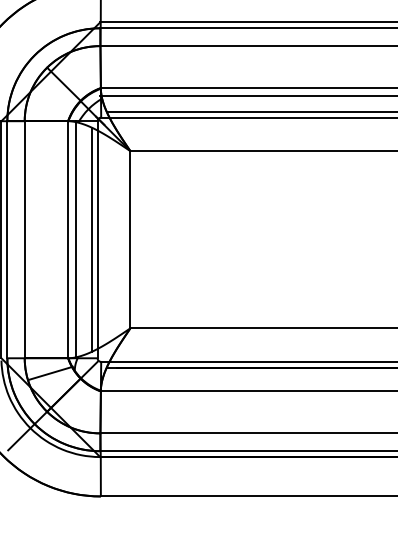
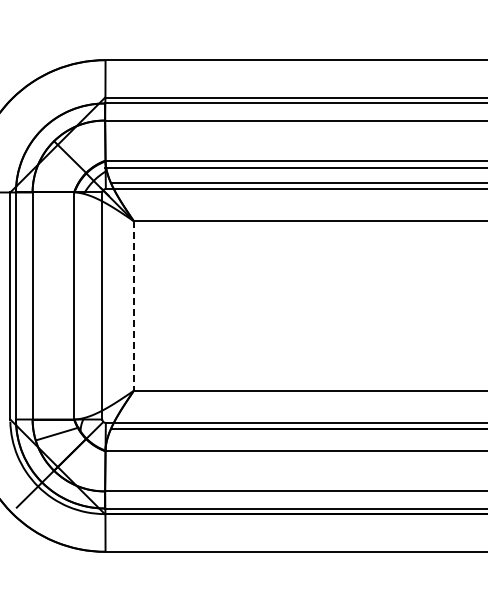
line: (75, 239) -> (81, 305), removed
line: (91, 239) -> (96, 305), removed
line: (130, 239) -> (133, 305), solid -> dashed

